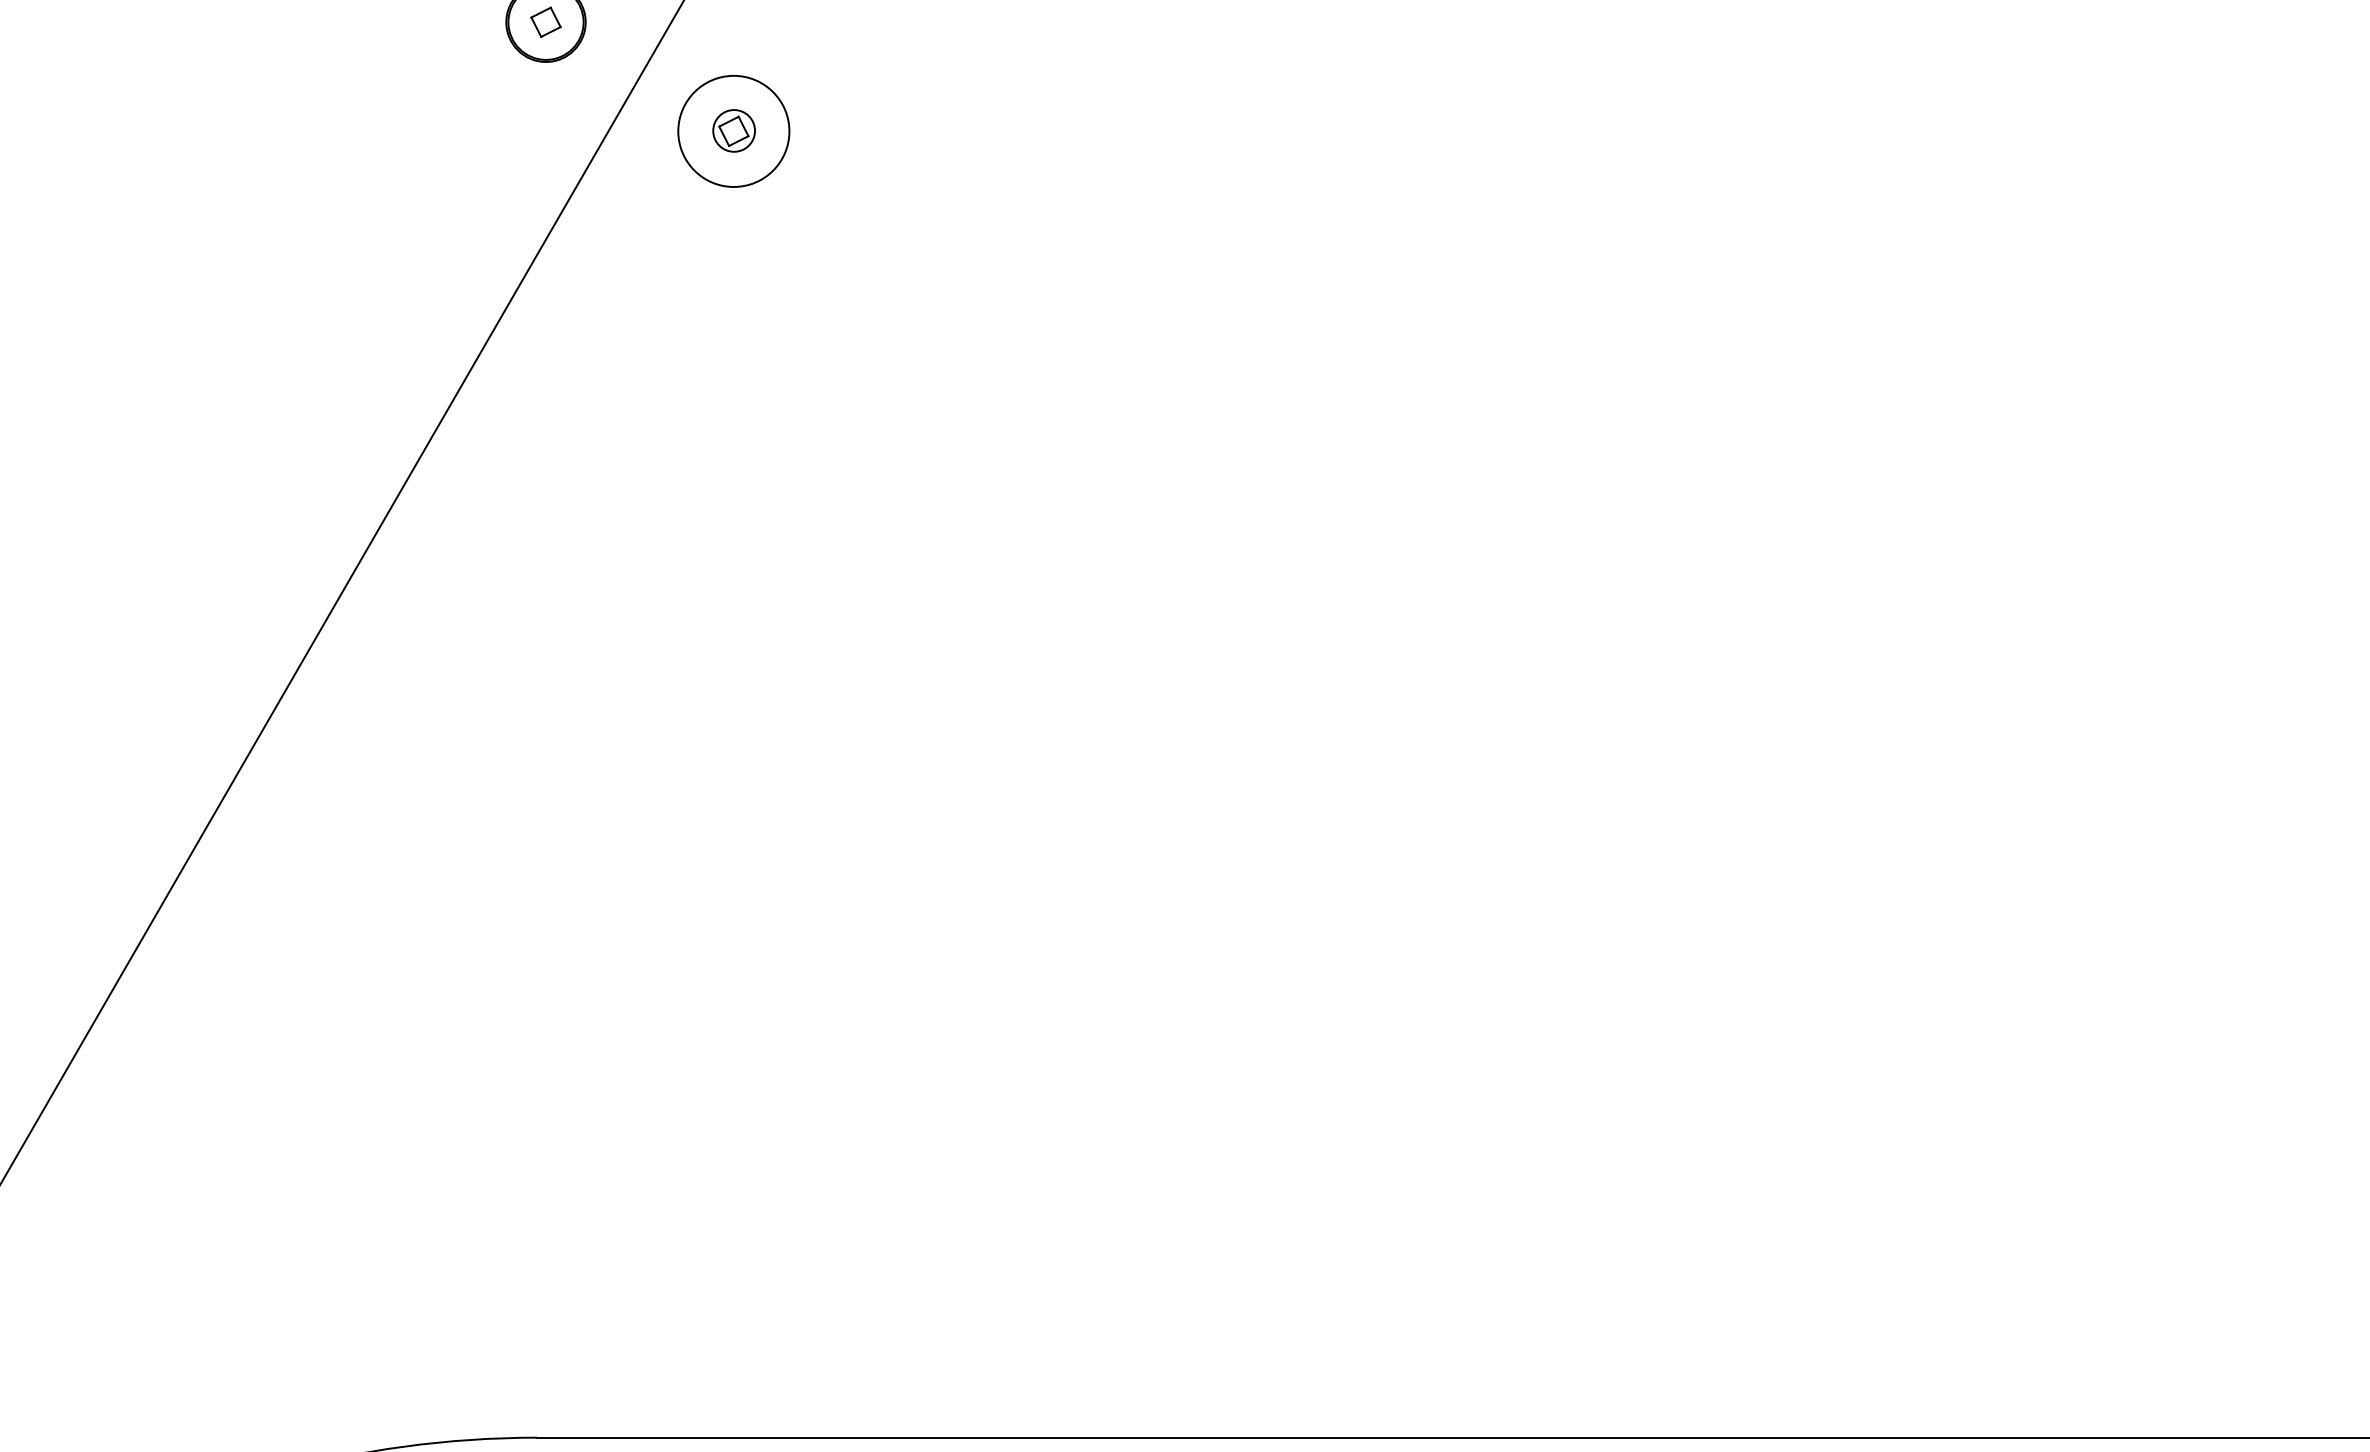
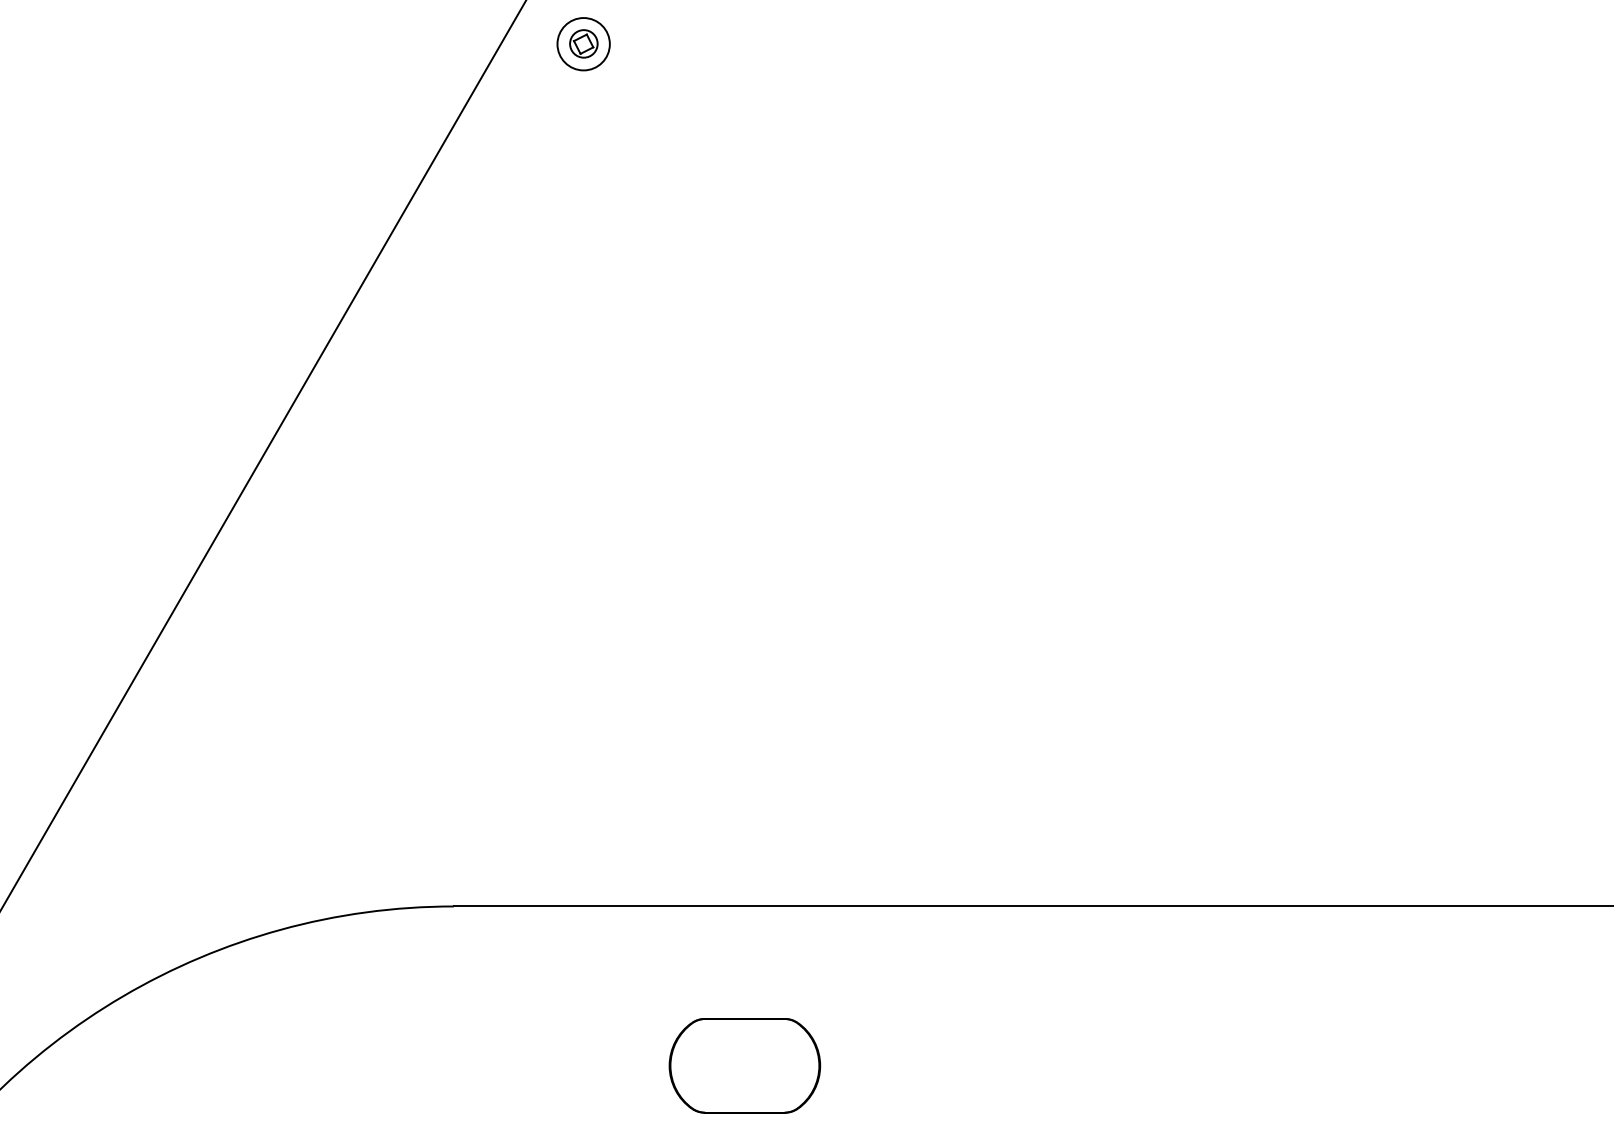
circle: (733, 131) -> (583, 44), size x0.71

